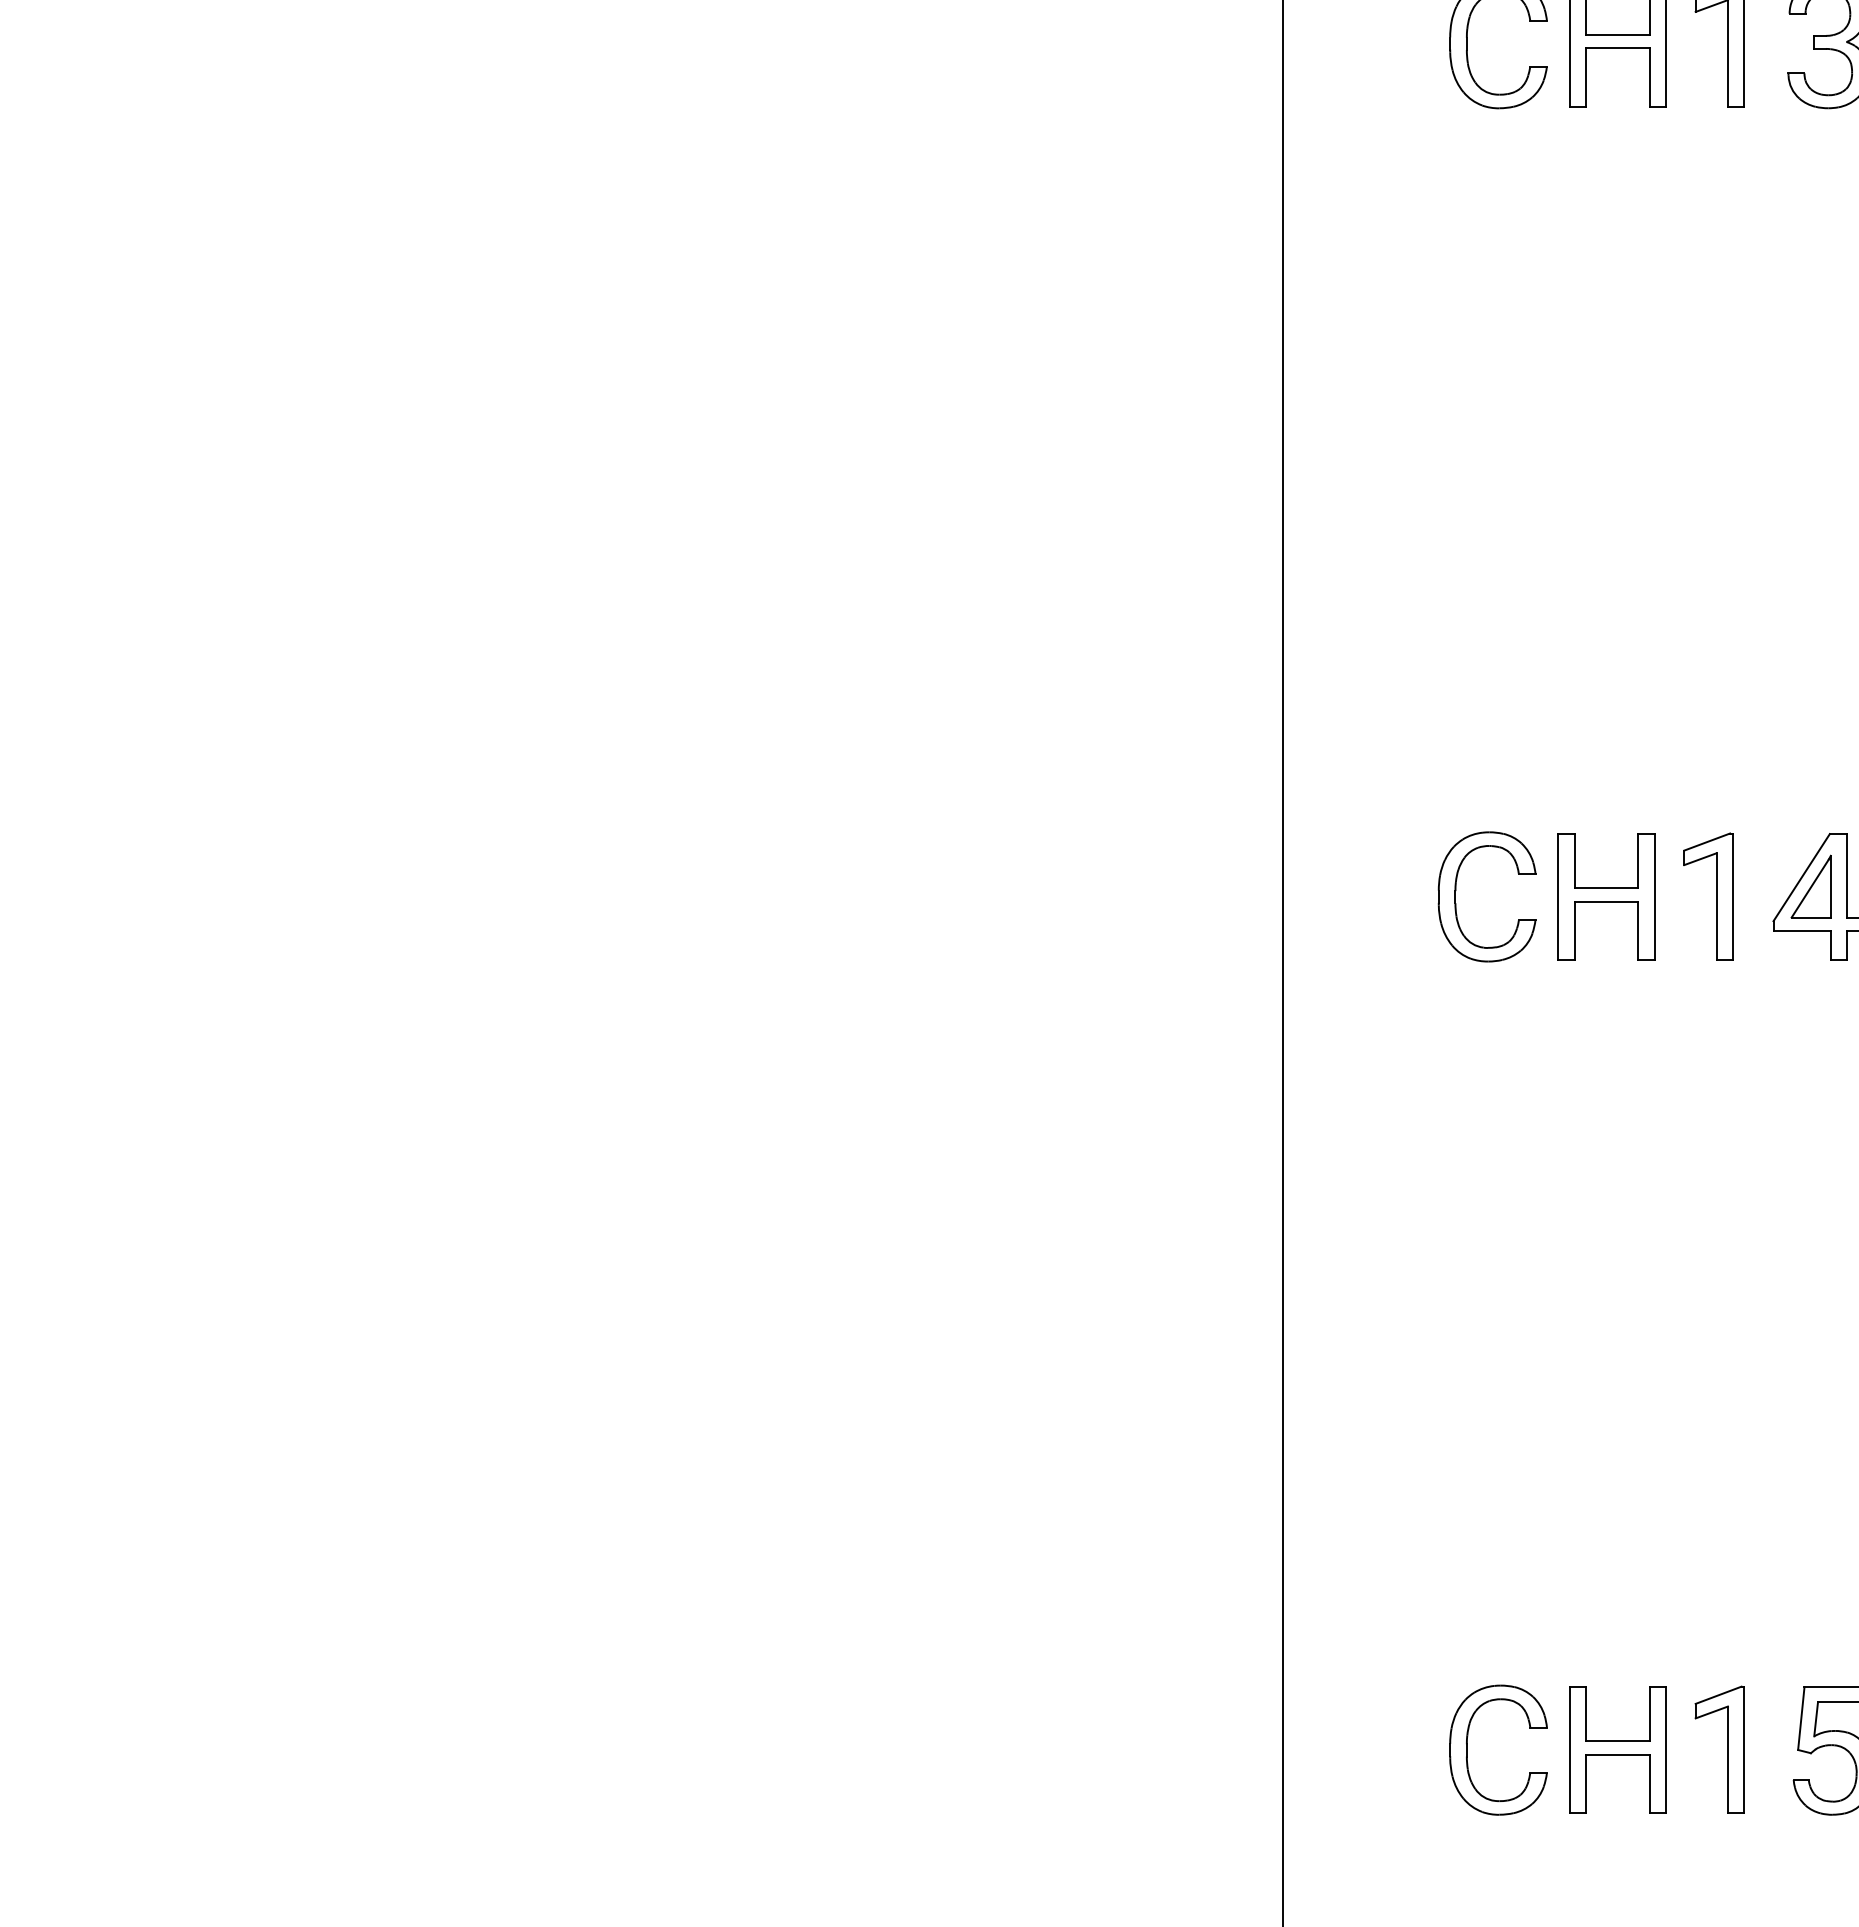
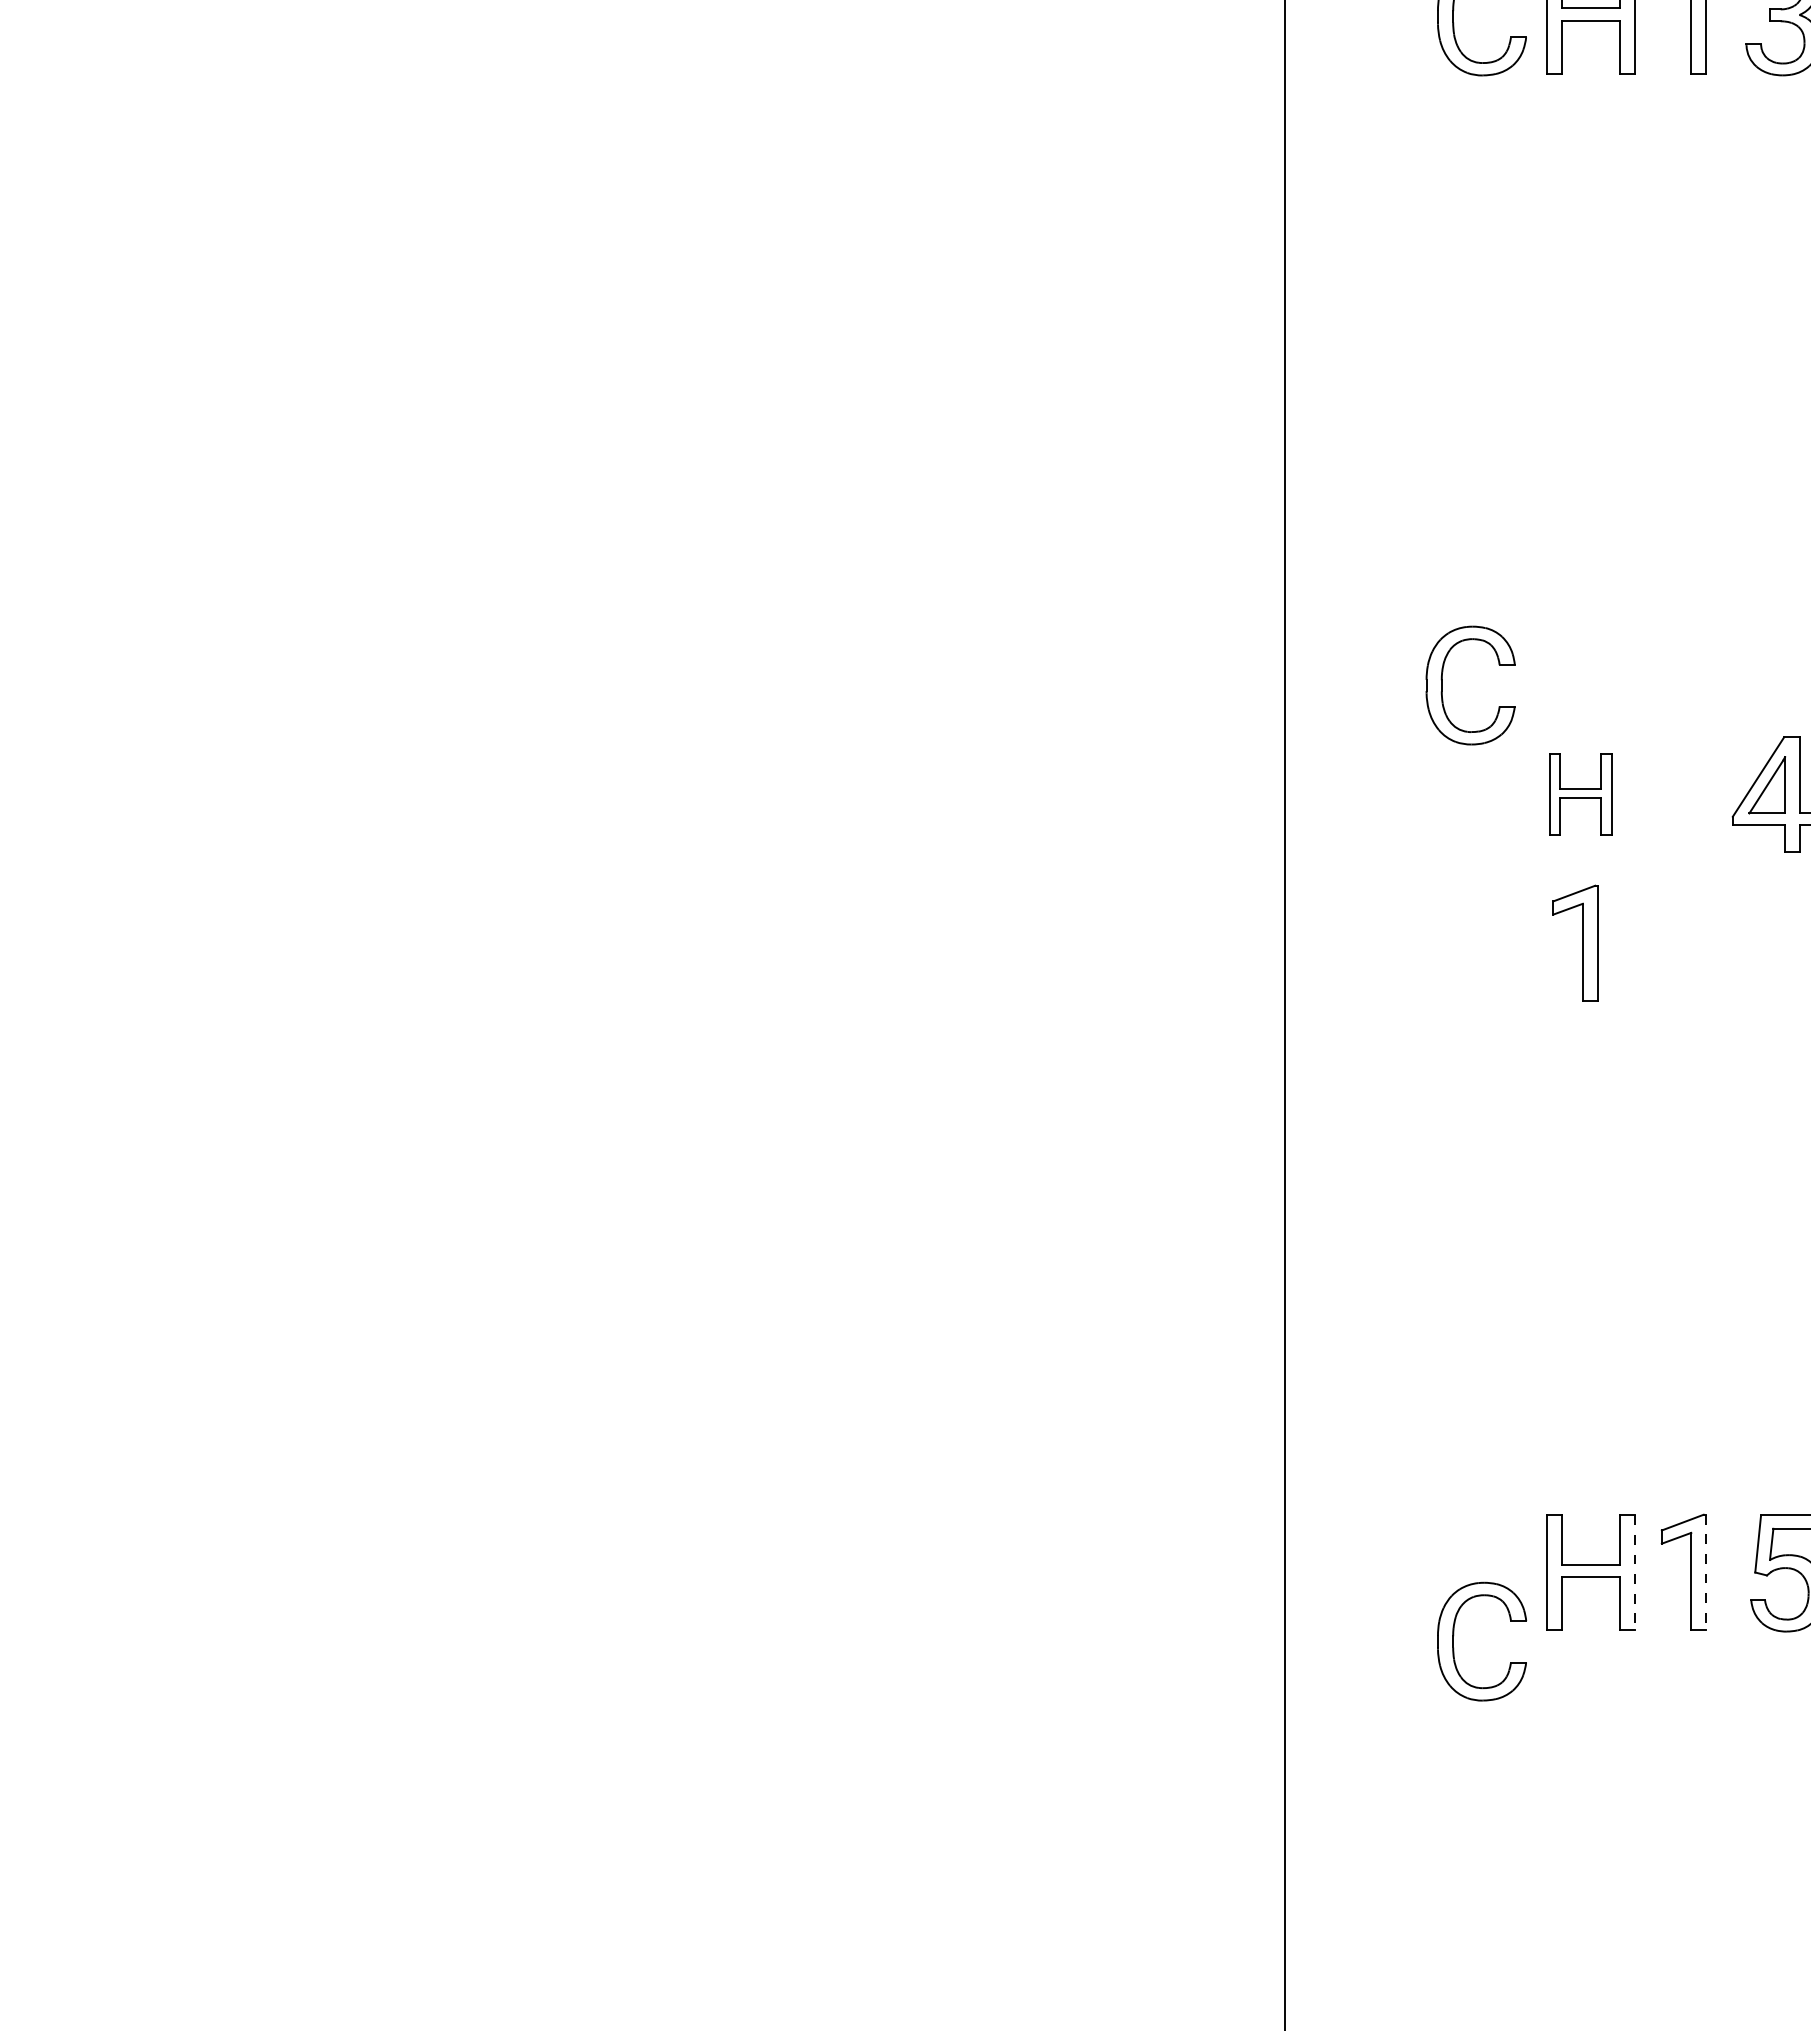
part: (1716, 895) -> (1582, 942), moved
part: (1456, 896) -> (1442, 685), moved
part: (1606, 896) -> (1580, 794), size x0.7
part: (1468, 1743) -> (1454, 1635), moved
line: (1743, 1749) -> (1705, 1572), solid -> dashed
line: (1666, 1751) -> (1635, 1573), solid -> dashed

